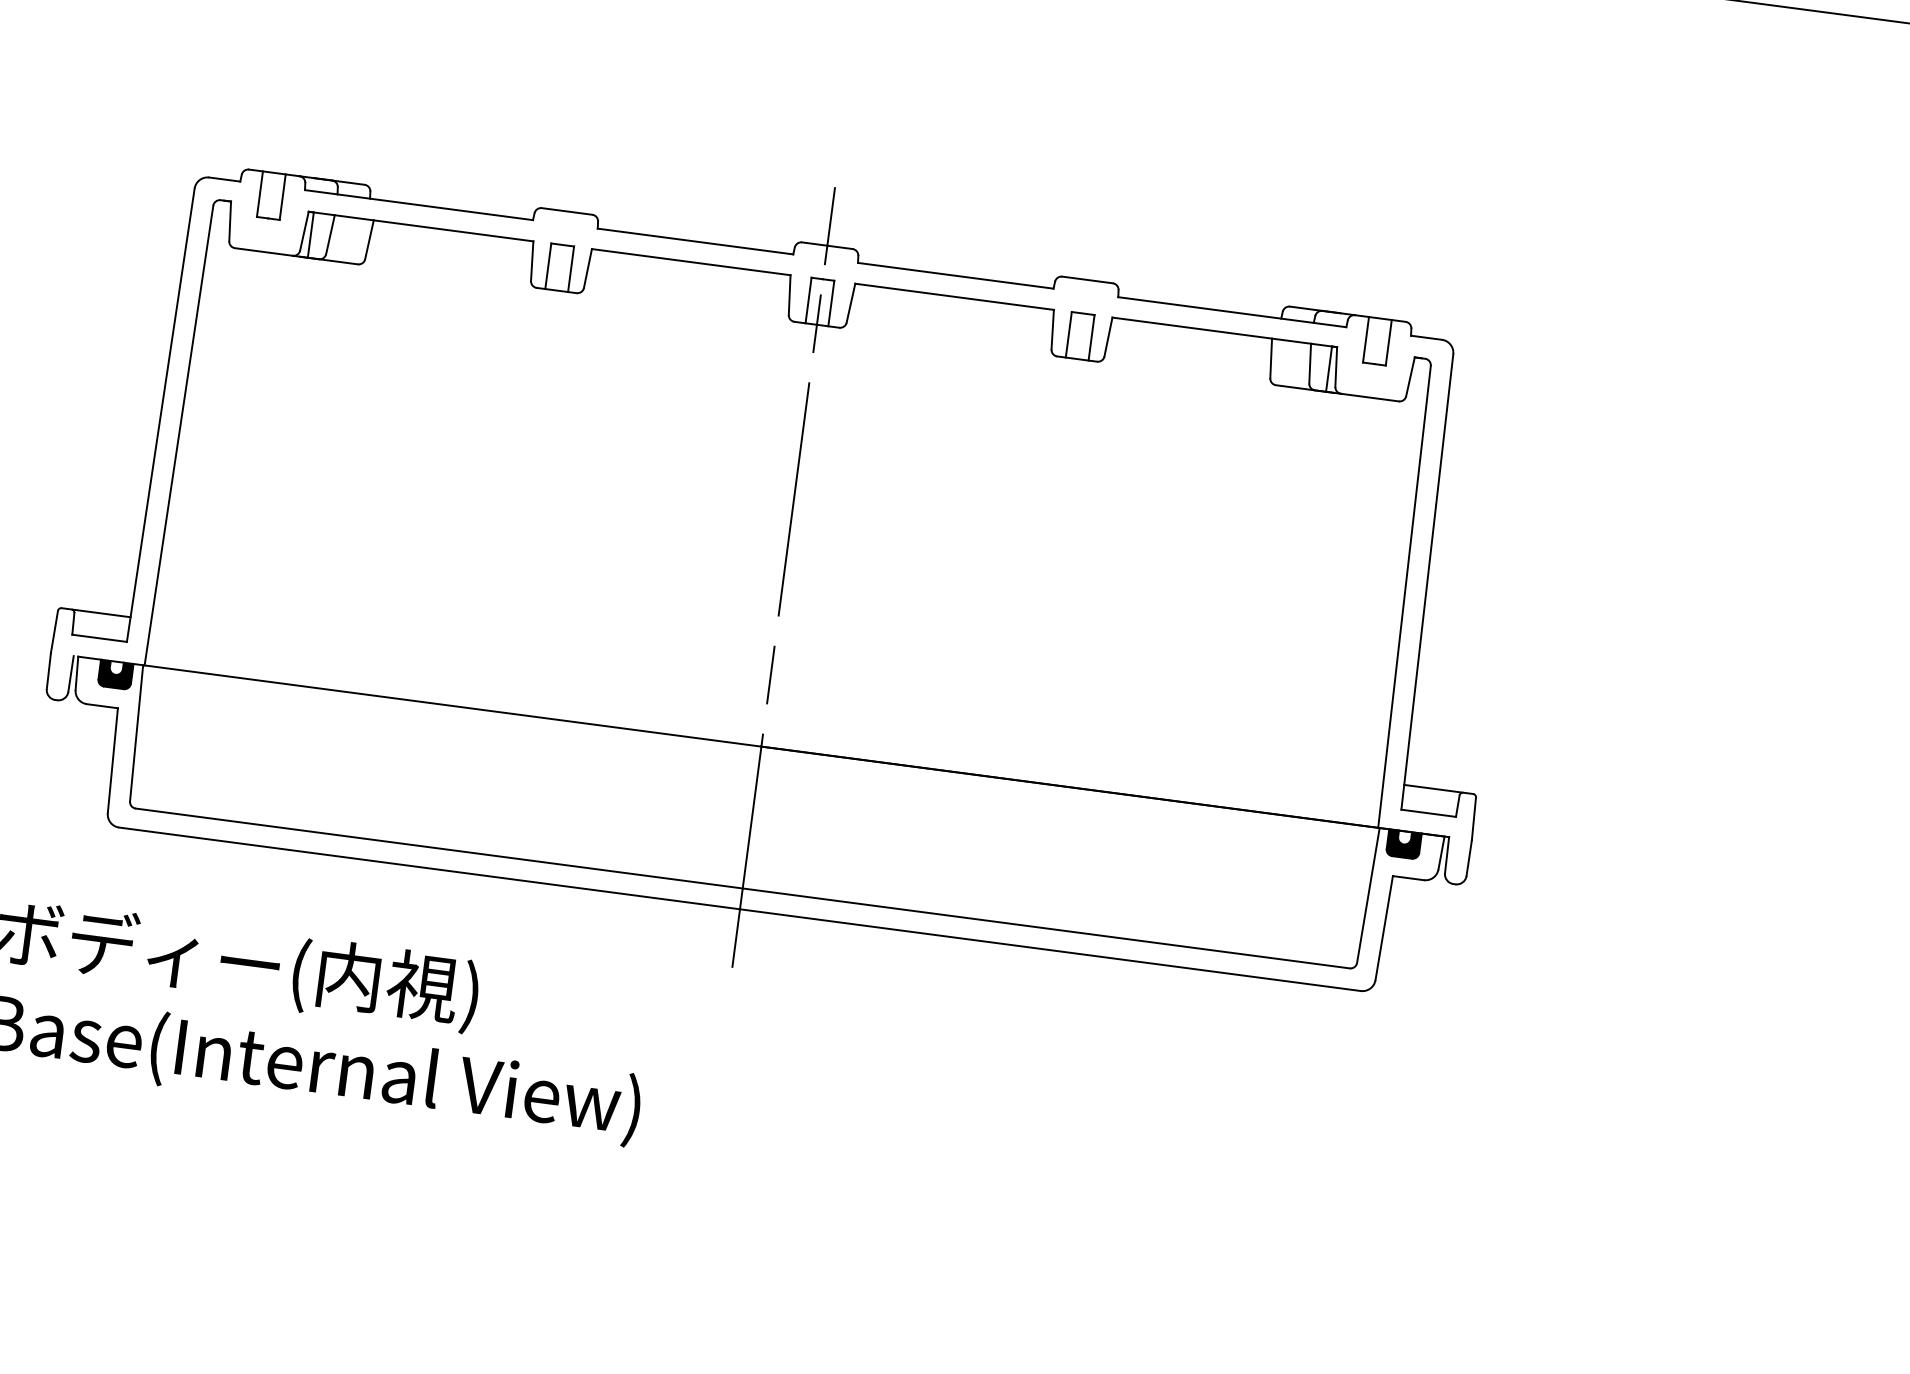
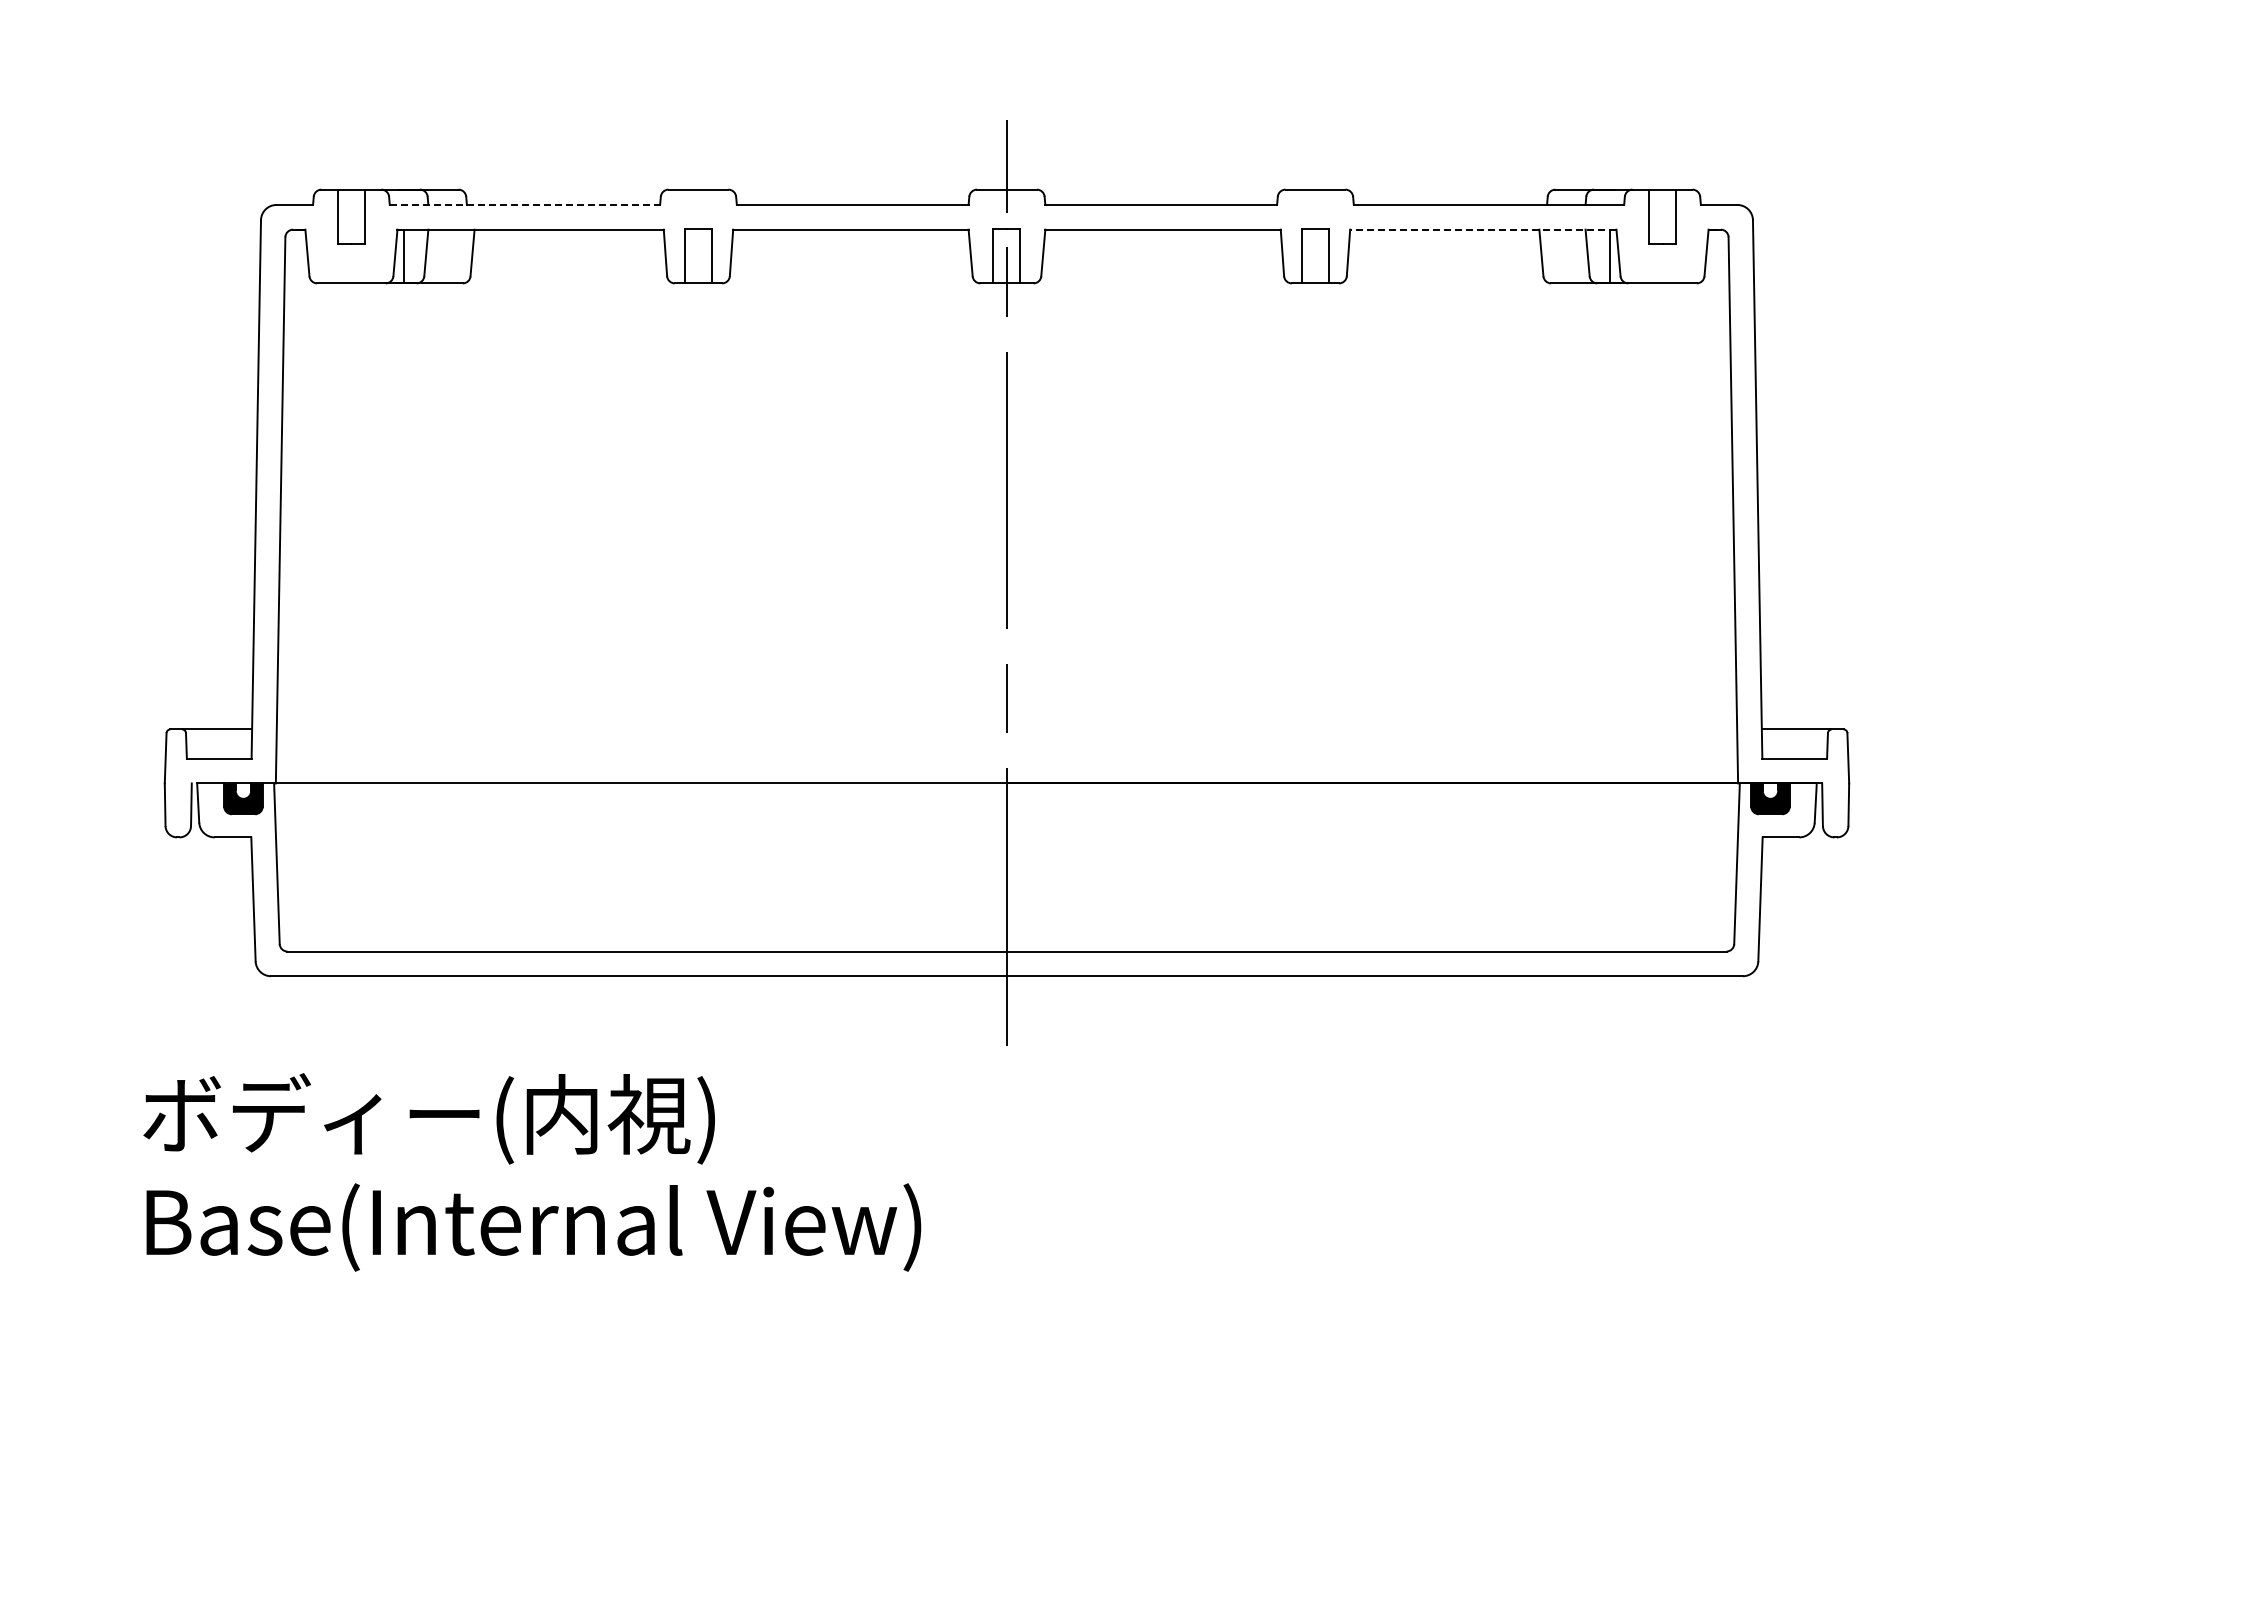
line: (419, 205) -> (525, 205), solid -> dashed
line: (1224, 332) -> (1482, 229), solid -> dashed

